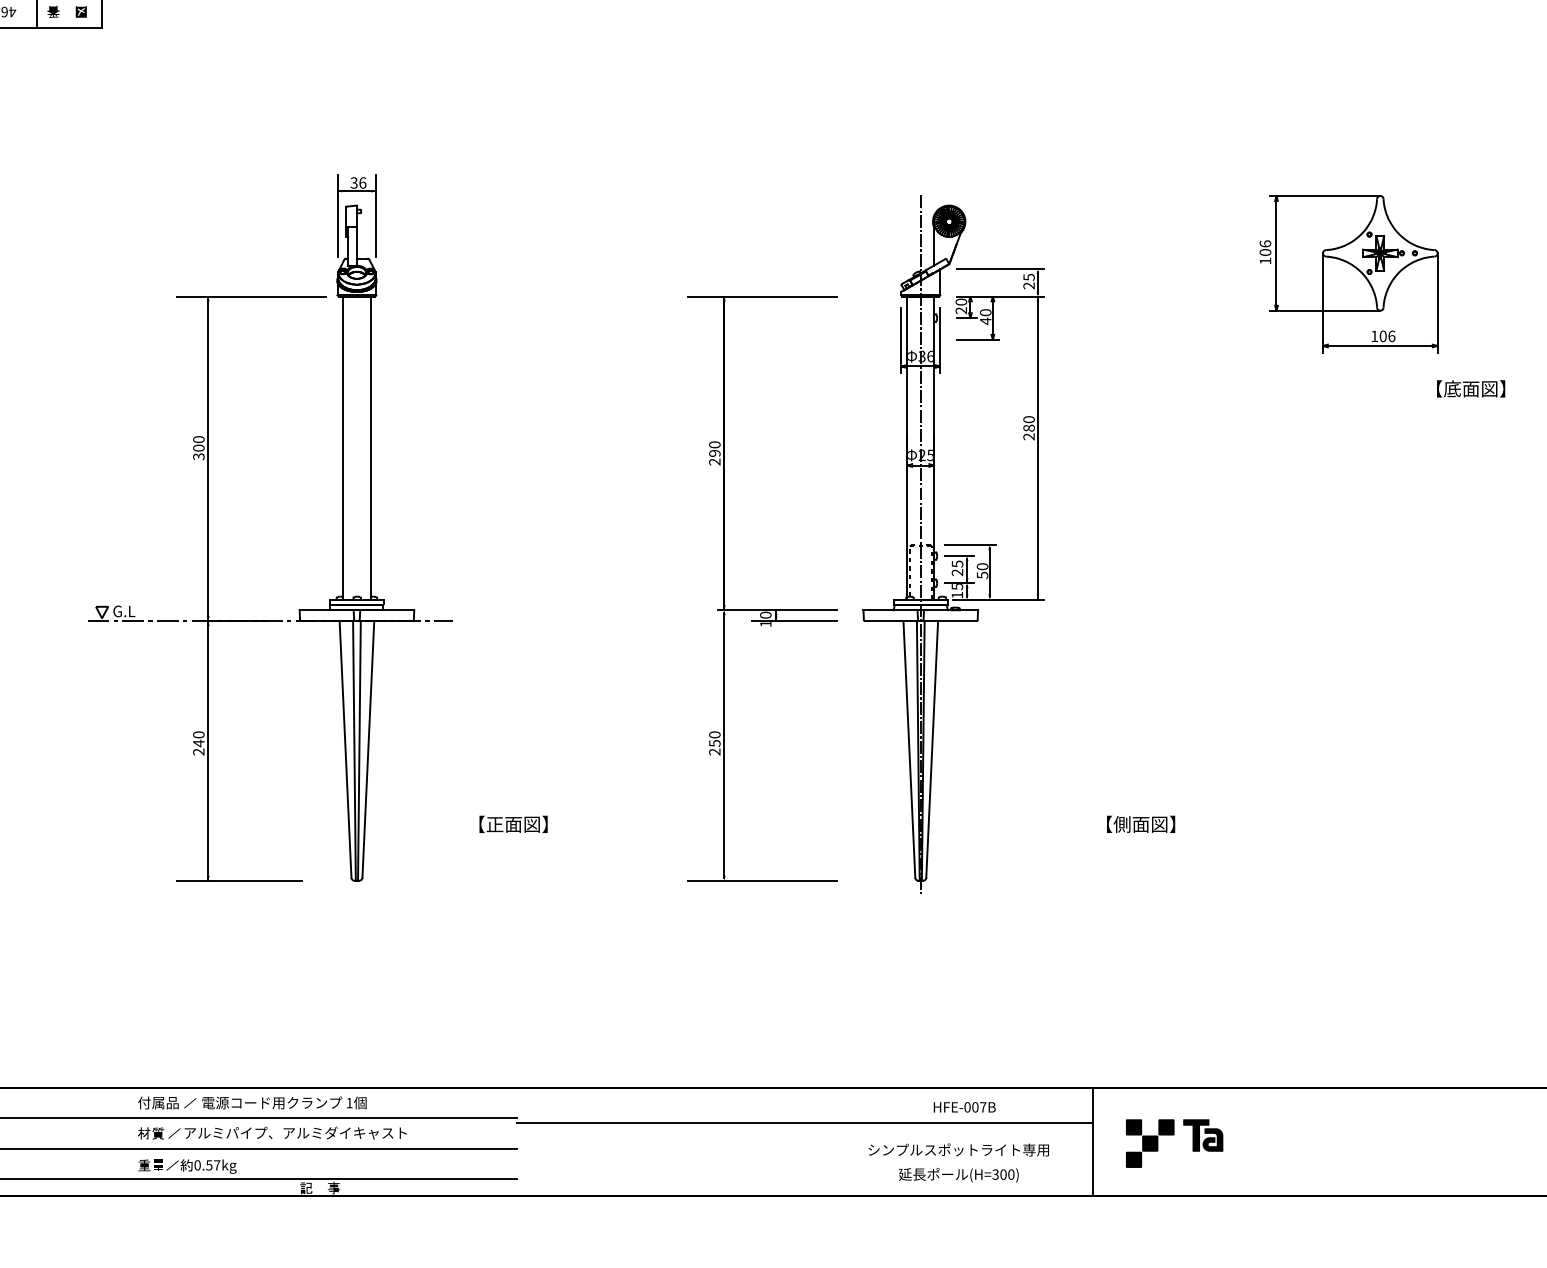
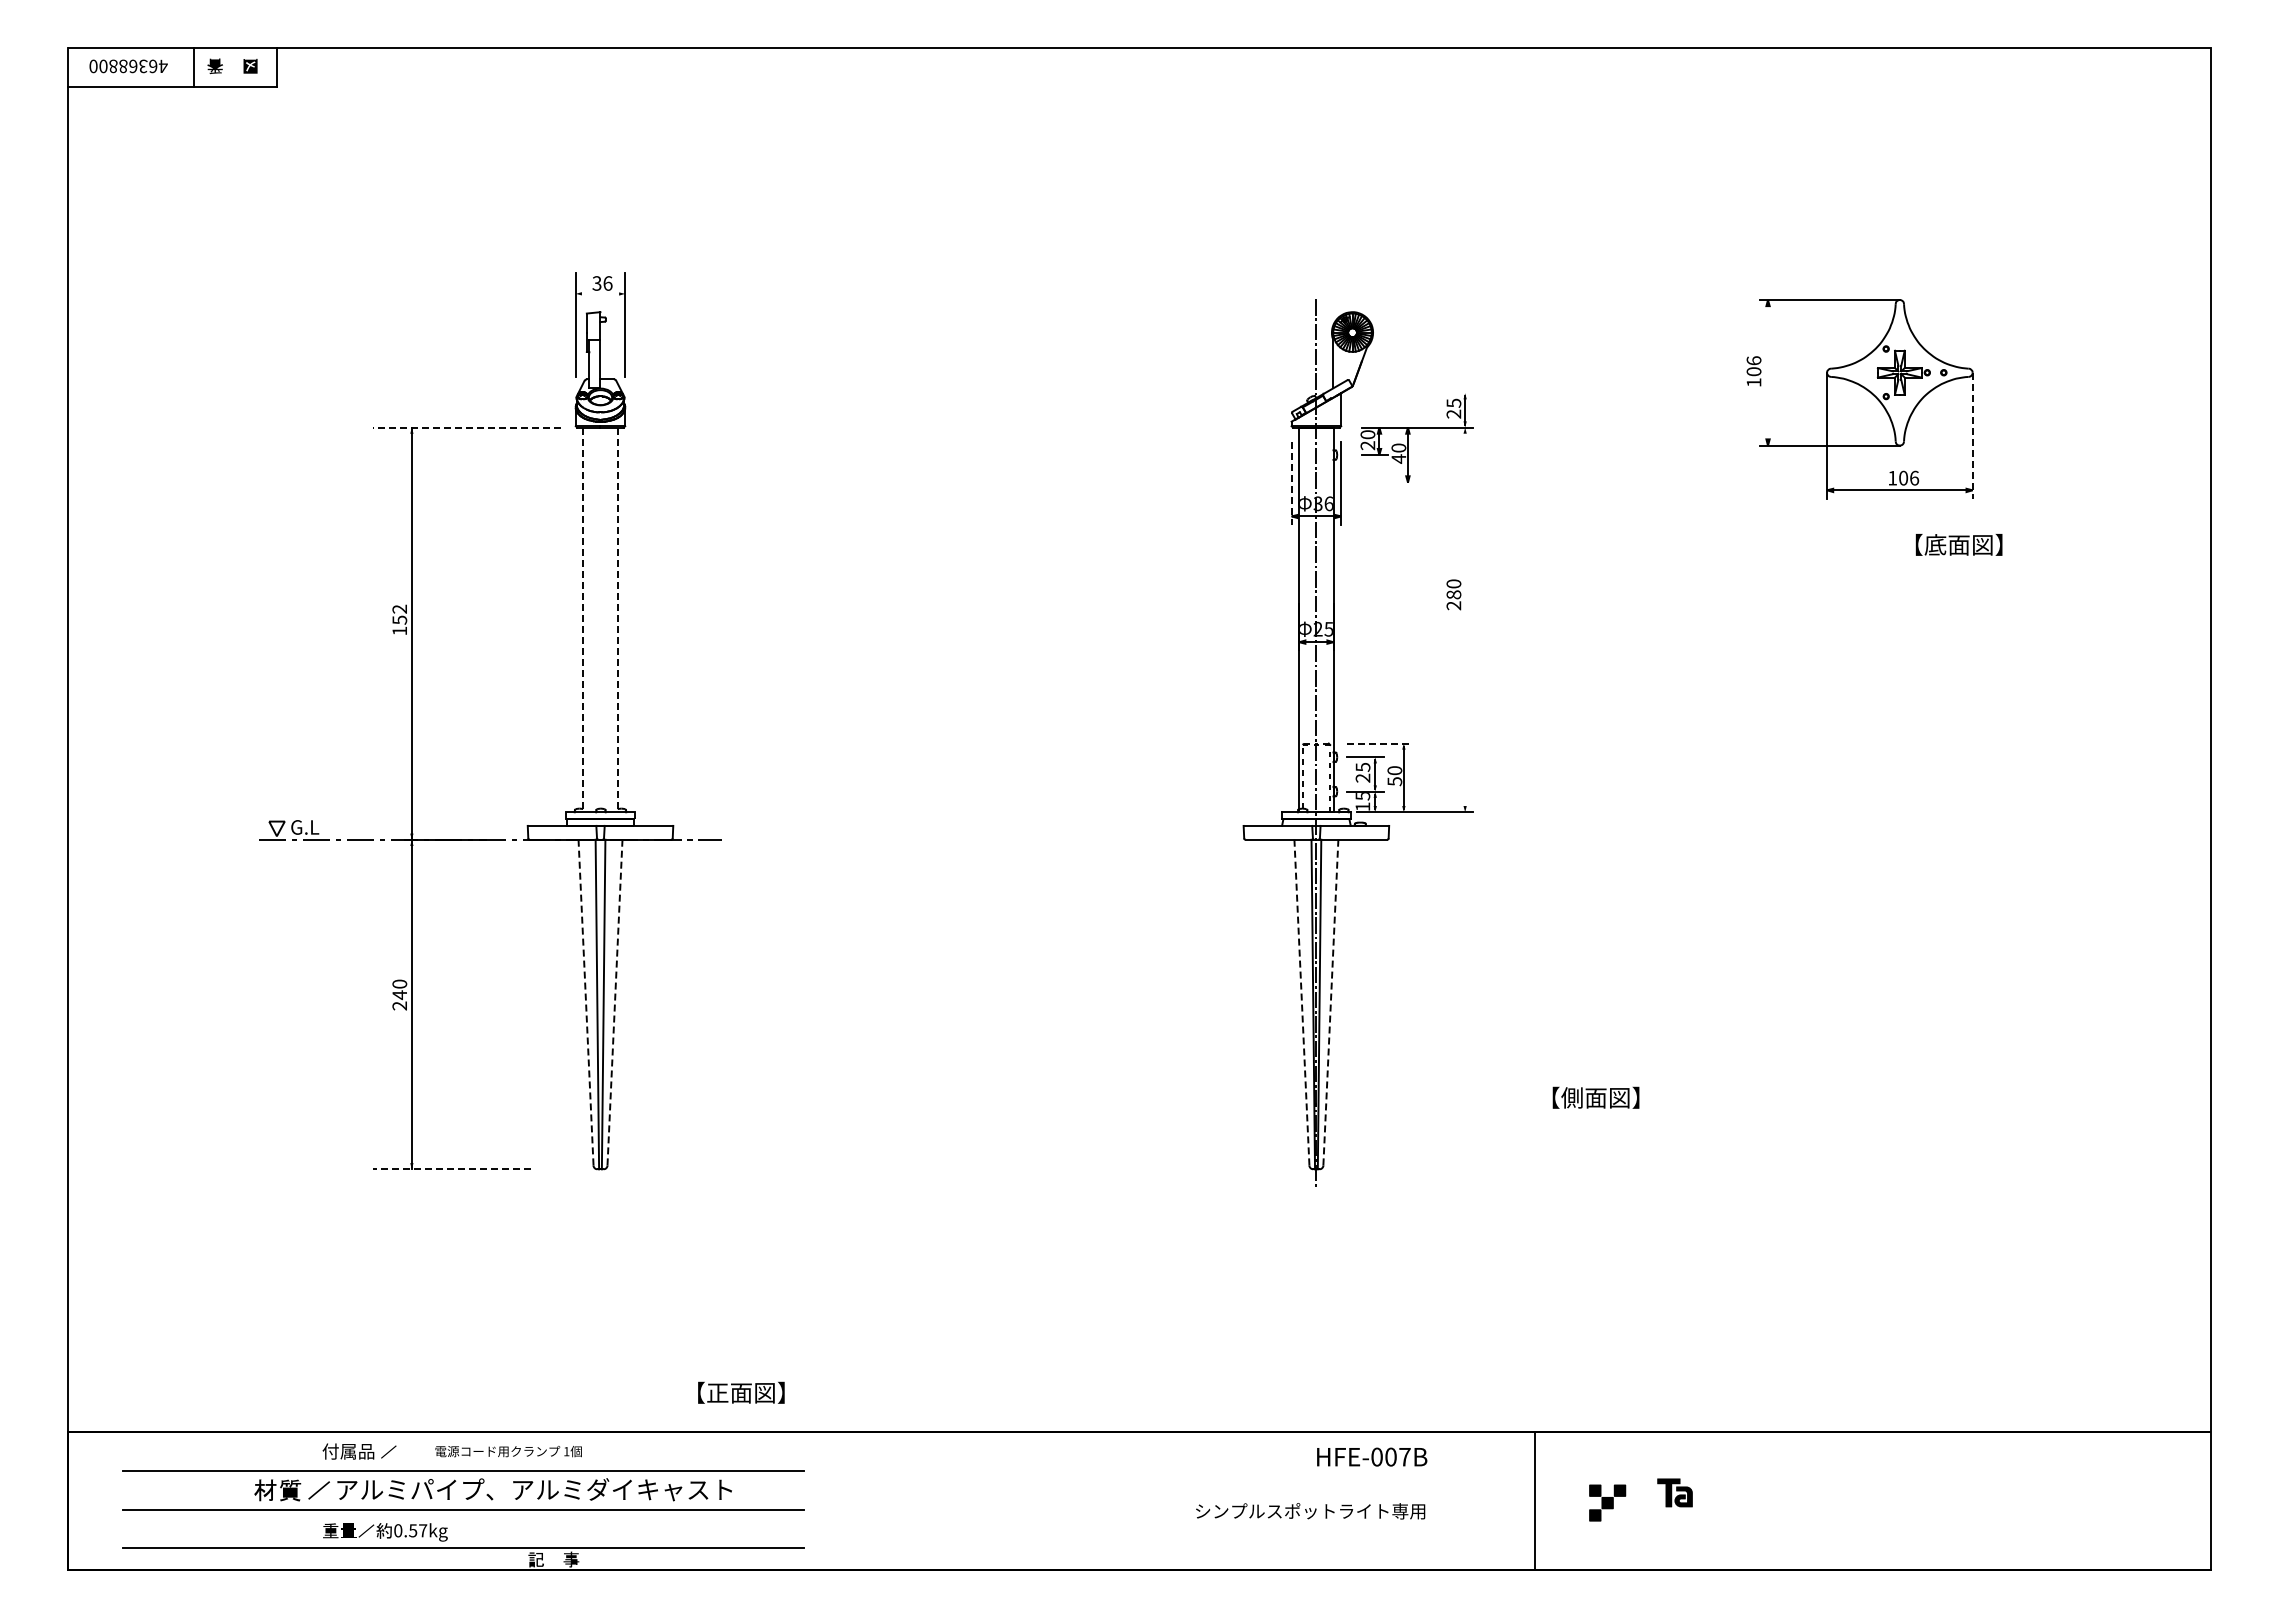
line: (356, 190) -> (600, 293), removed
line: (1276, 253) -> (1768, 372), removed
line: (1000, 269) -> (1417, 393), removed
line: (251, 296) -> (466, 427), solid -> dashed
line: (1437, 302) -> (1972, 435), solid -> dashed
line: (978, 339) -> (1389, 482), removed
line: (901, 340) -> (1291, 483), solid -> dashed
text: (1470, 388) -> (1958, 544), moved
text: (198, 447) -> (399, 619), 300 -> 152
line: (1038, 447) -> (1465, 619), removed
line: (343, 448) -> (583, 620), solid -> dashed
line: (370, 448) -> (617, 620), solid -> dashed
line: (970, 545) -> (1379, 743), solid -> dashed
part: (761, 609) -> (1114, 825), removed
line: (345, 749) -> (586, 1002), solid -> dashed
line: (368, 749) -> (615, 1002), solid -> dashed
line: (909, 749) -> (1301, 1002), solid -> dashed
line: (931, 749) -> (1330, 1002), solid -> dashed
text: (513, 824) -> (741, 1392), moved
line: (239, 880) -> (451, 1169), solid -> dashed
part: (284, 1102) -> (508, 1451), size x0.7
part: (964, 1106) -> (1372, 1456), size x1.4
line: (805, 1122) -> (1169, 1476), removed
part: (271, 1132) -> (492, 1489), size x1.4
part: (1202, 1135) -> (1674, 1492), size x0.7
part: (1150, 1143) -> (1607, 1502), size x0.6
part: (958, 1150) -> (1310, 1511), moved
part: (958, 1175) -> (1364, 1543), removed

